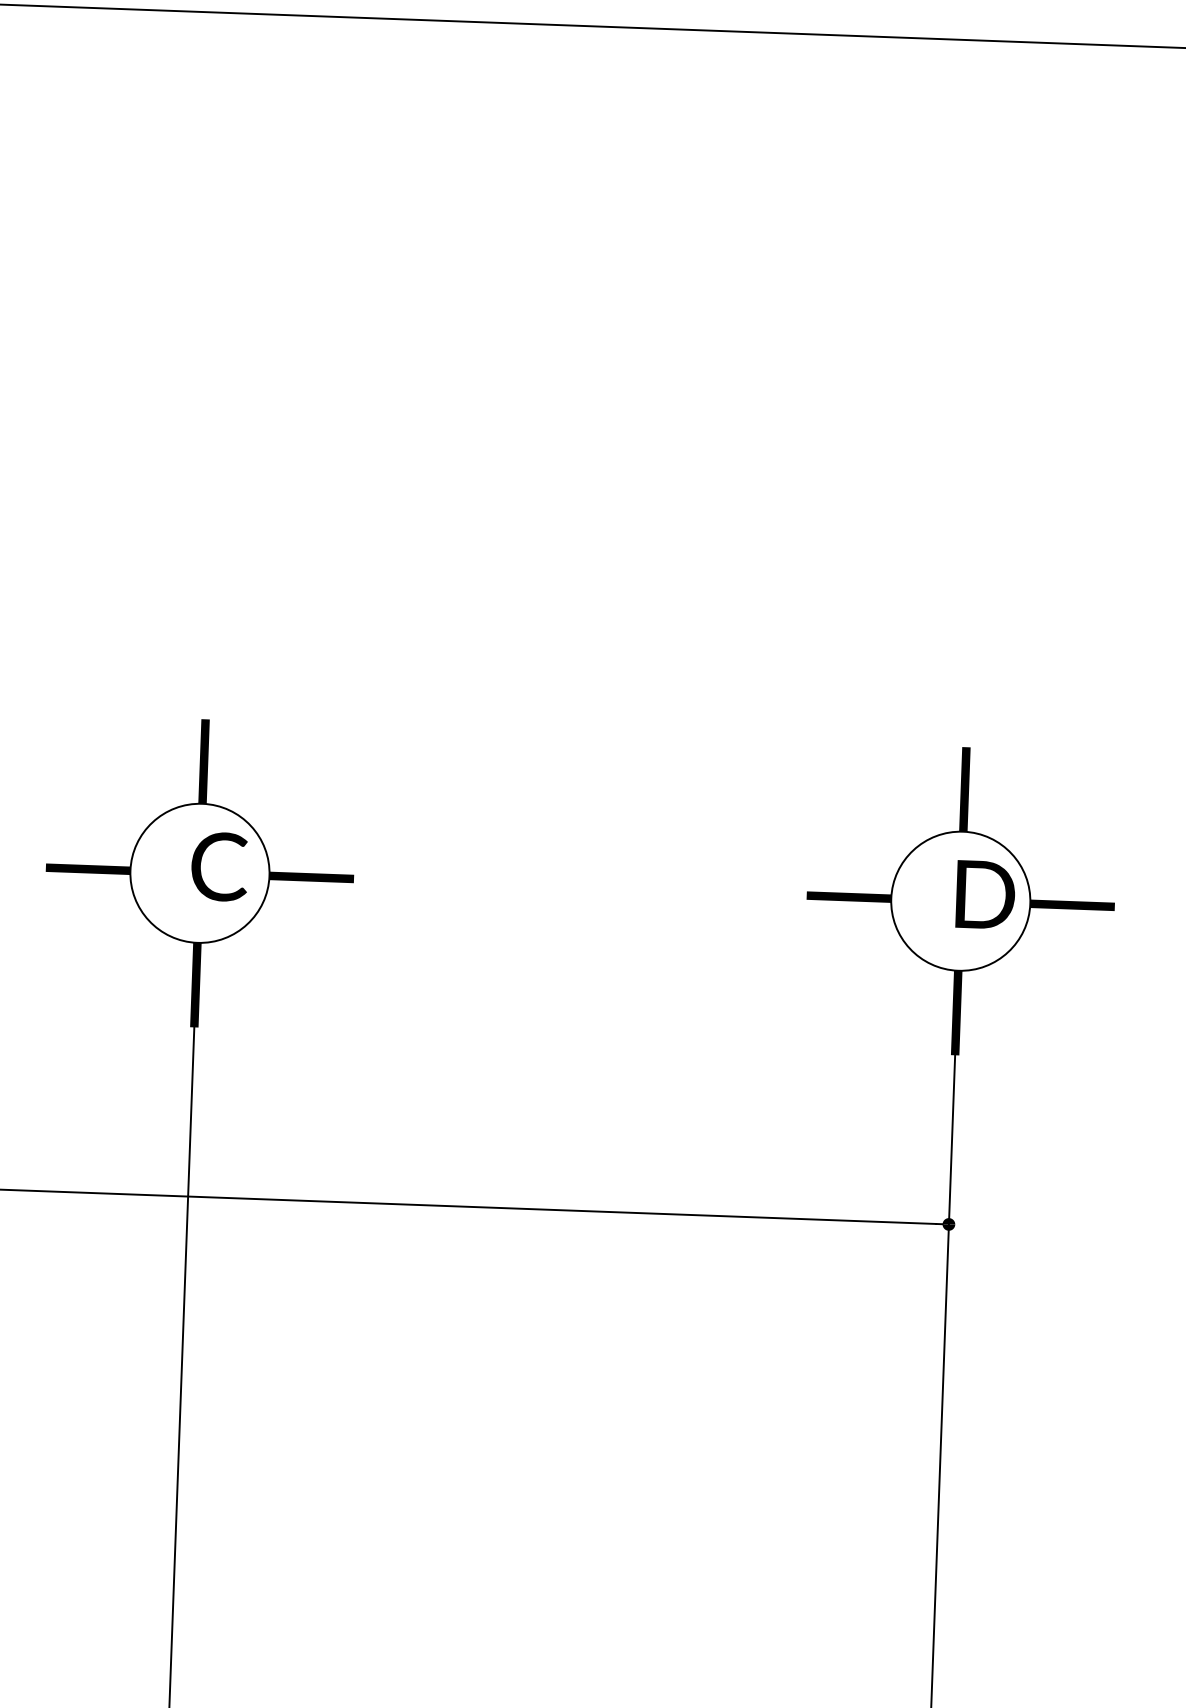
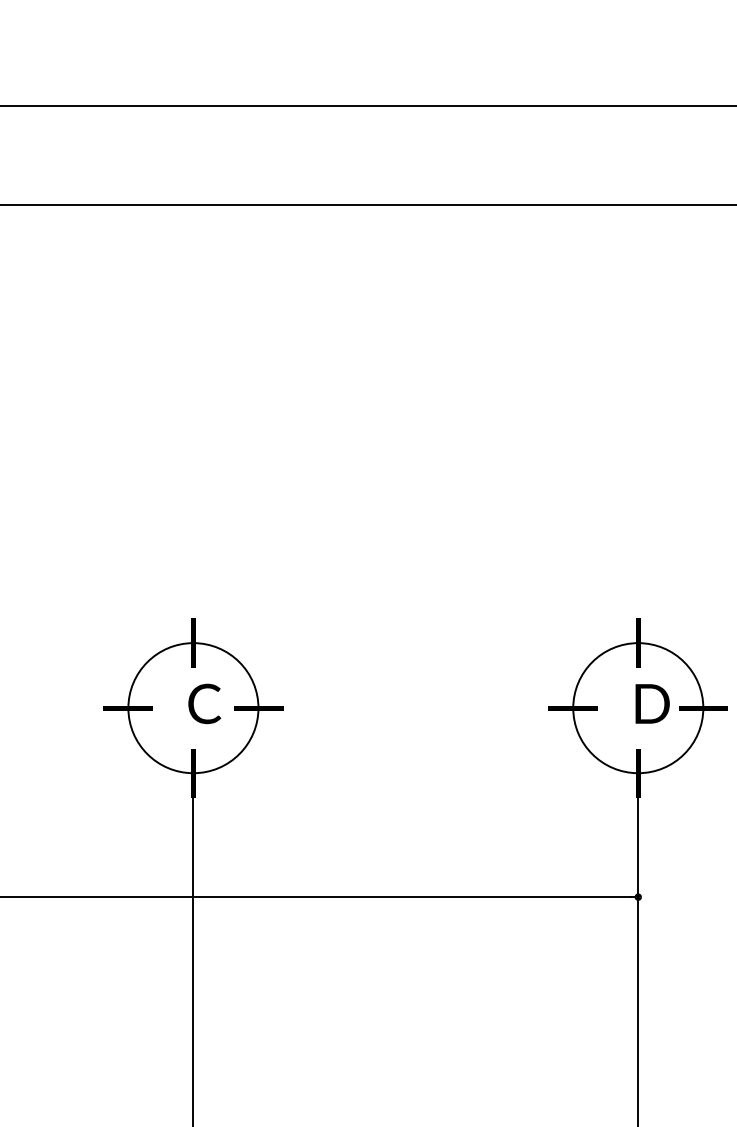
circle: (200, 872) -> (193, 707), size x1.6
circle: (959, 900) -> (637, 707), size x1.6

